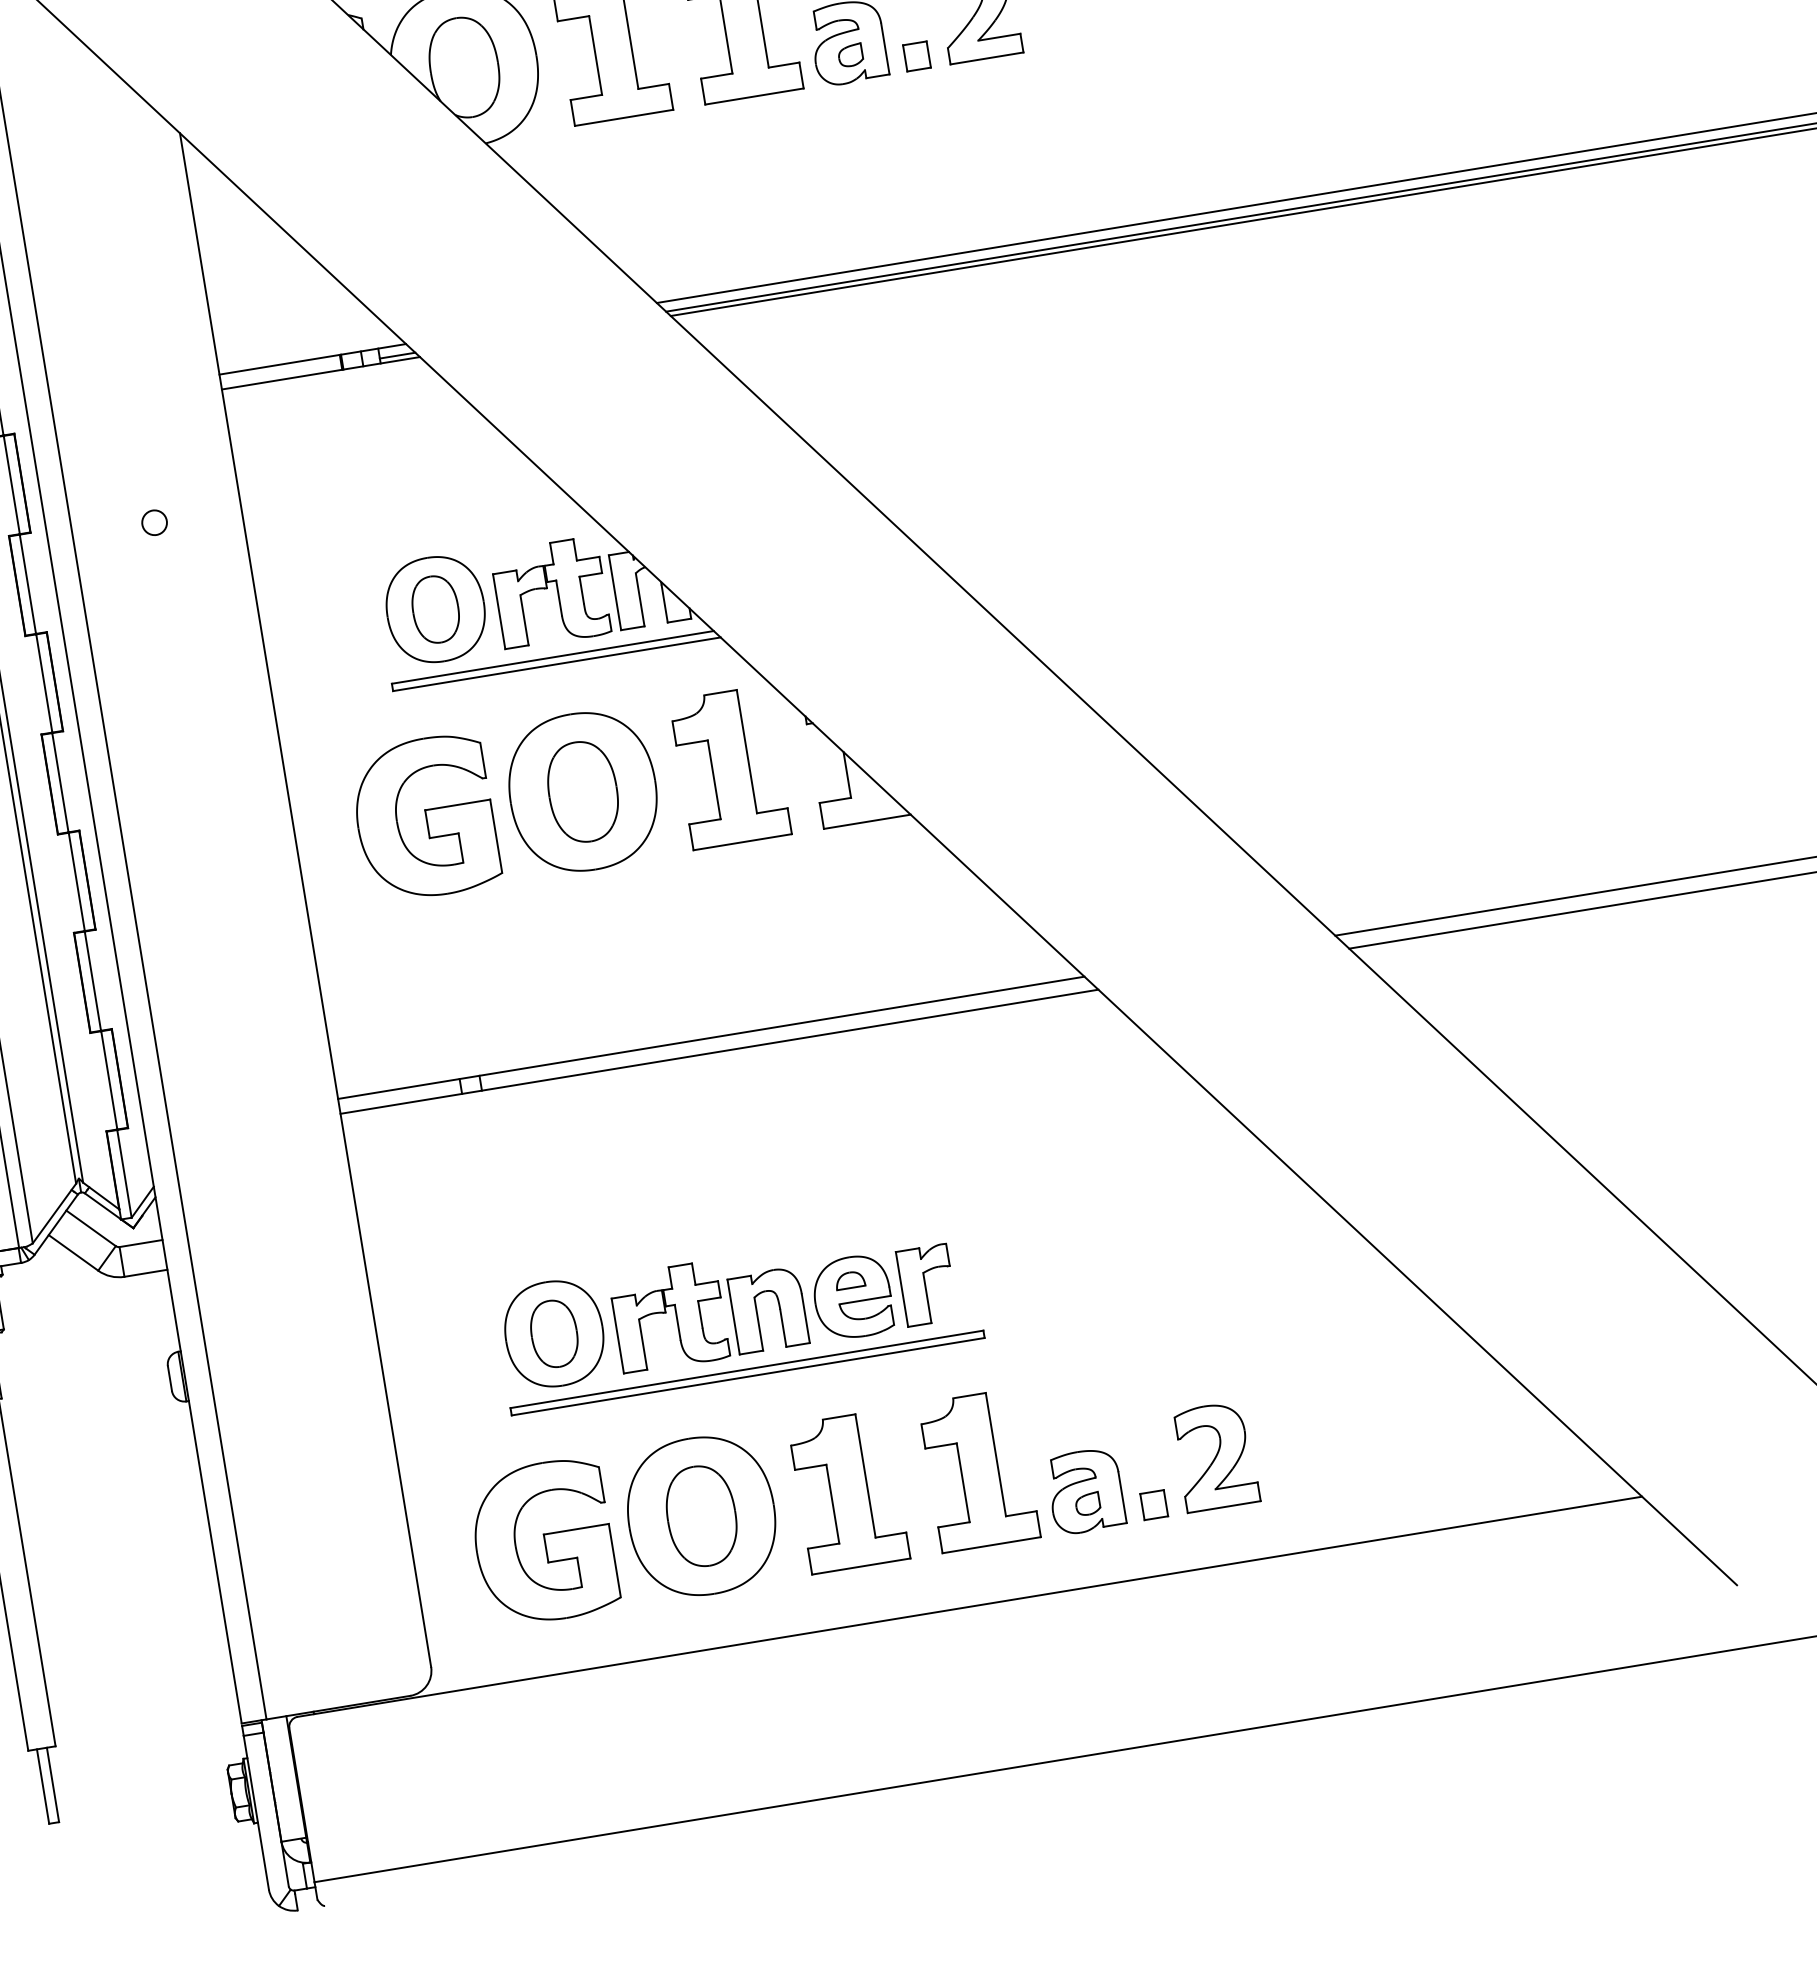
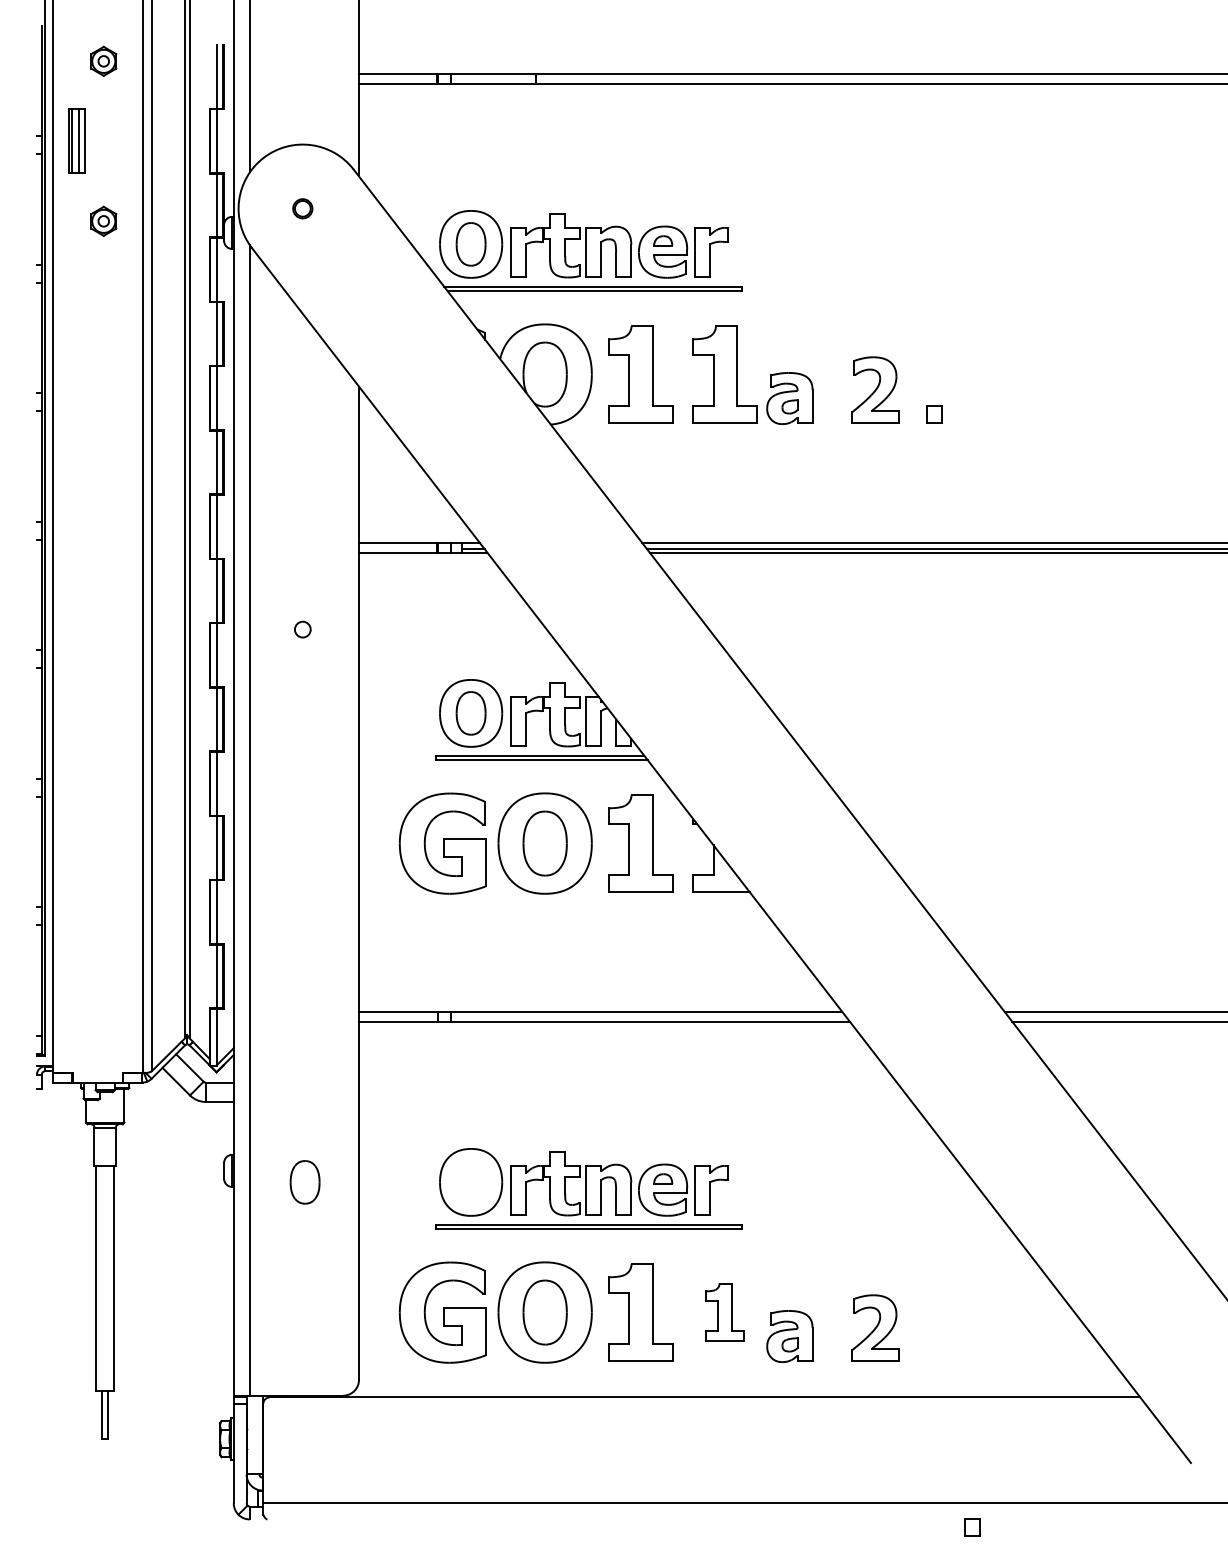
part: (916, 56) -> (934, 414), moved
part: (553, 1334) -> (304, 1182), moved
part: (978, 1470) -> (724, 1312), size x0.6
part: (1153, 1505) -> (972, 1527), moved

